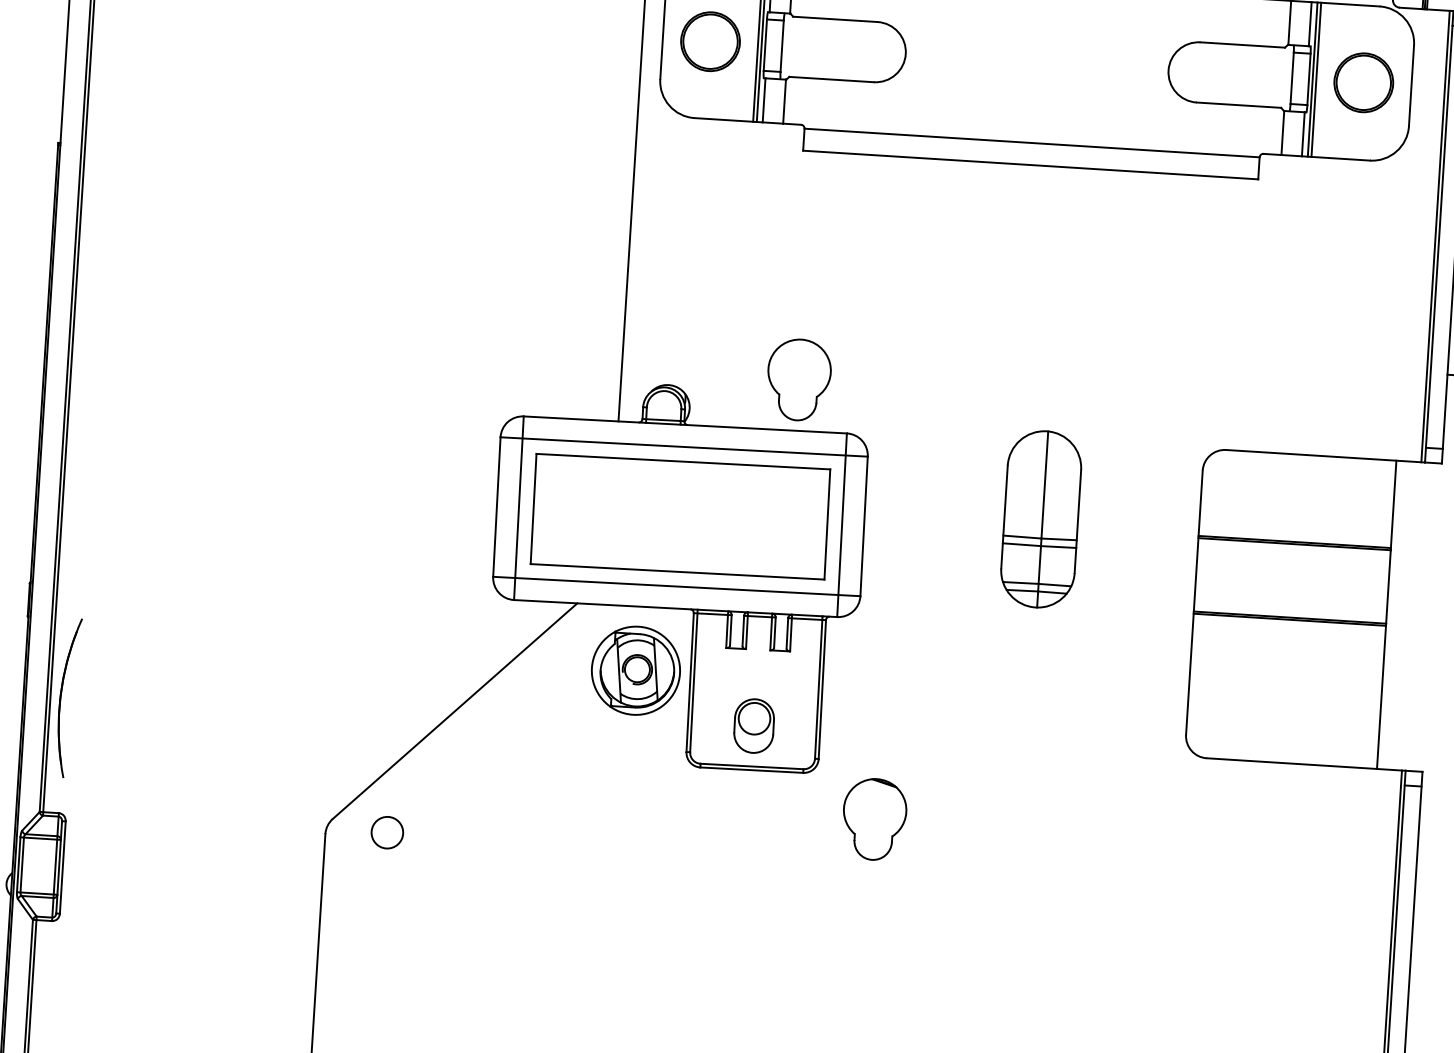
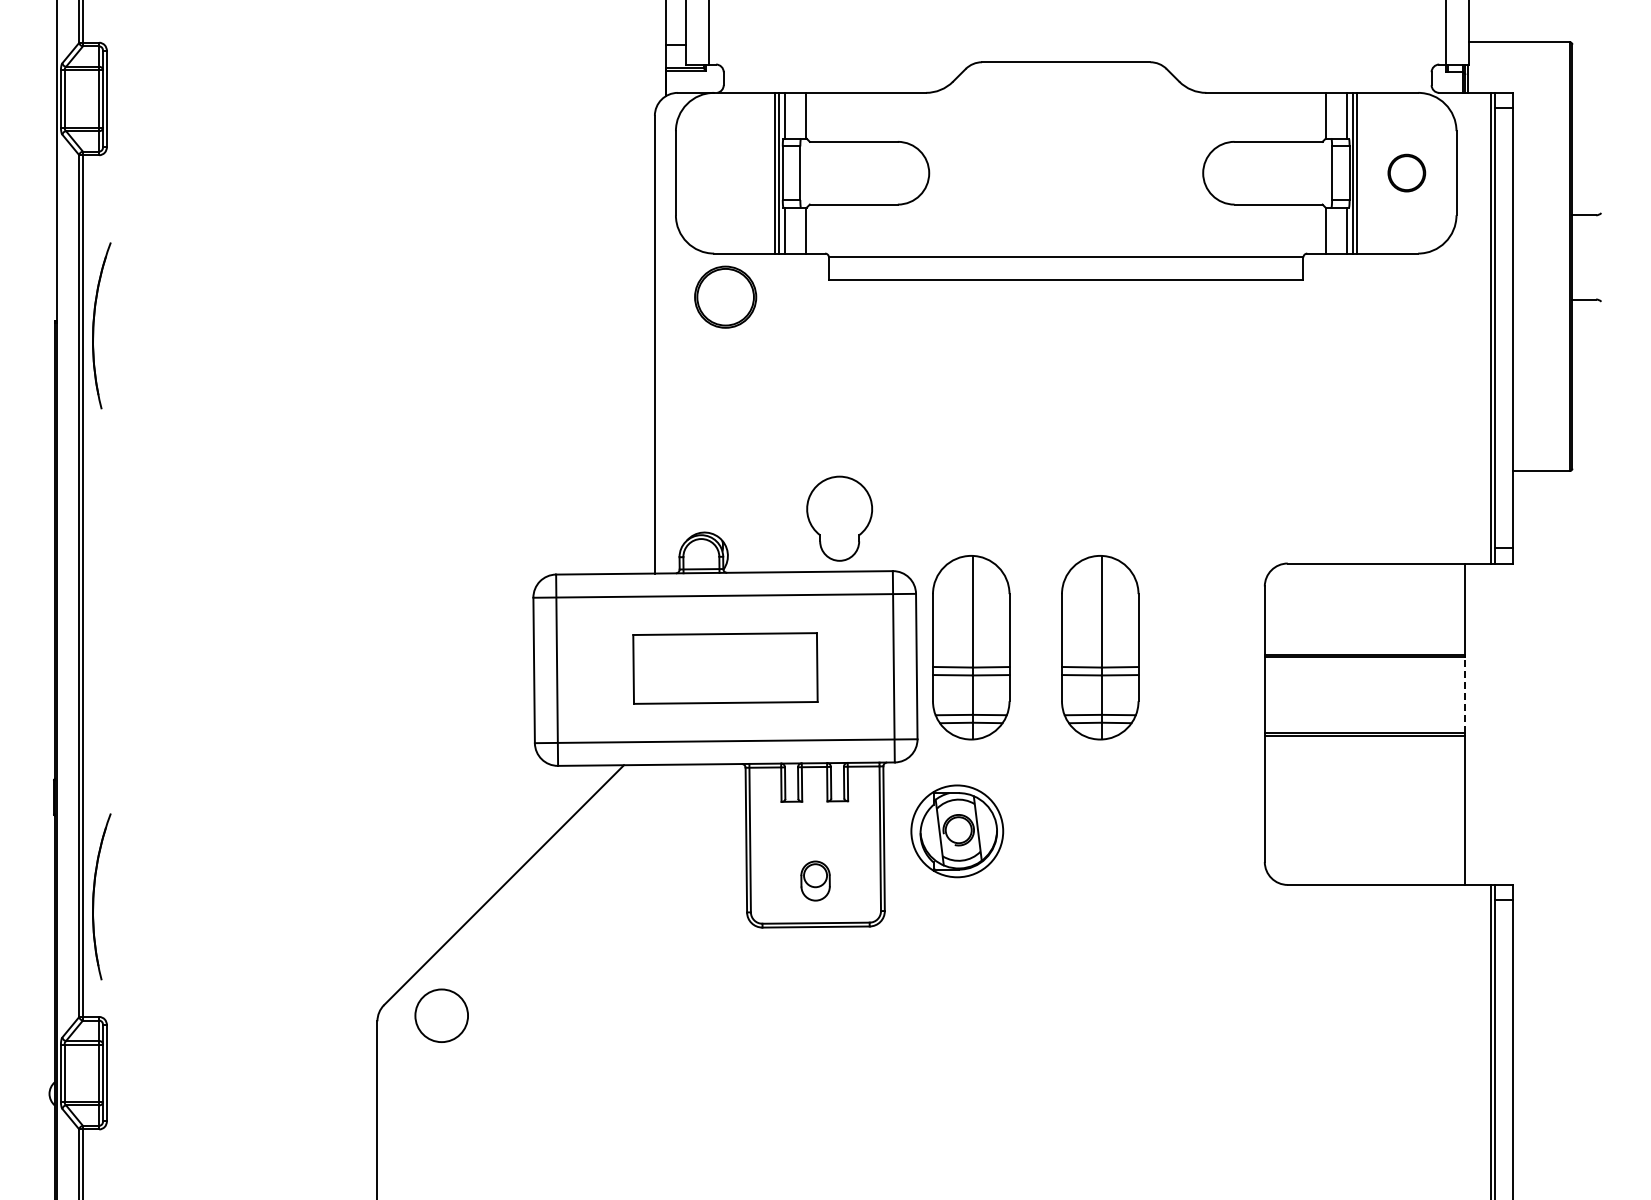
part: (710, 41) -> (725, 296), moved
part: (1363, 82) -> (1406, 172), size x0.6
part: (96, 149) -> (94, 325), added
part: (917, 511) -> (971, 647), added
part: (680, 516) -> (725, 668), size x0.6
line: (1388, 586) -> (1465, 694), solid -> dashed
part: (636, 670) -> (957, 831), moved
part: (754, 725) -> (815, 880), size x0.7
part: (874, 819) -> (946, 970), removed
circle: (387, 832) -> (441, 1015), size x1.6

